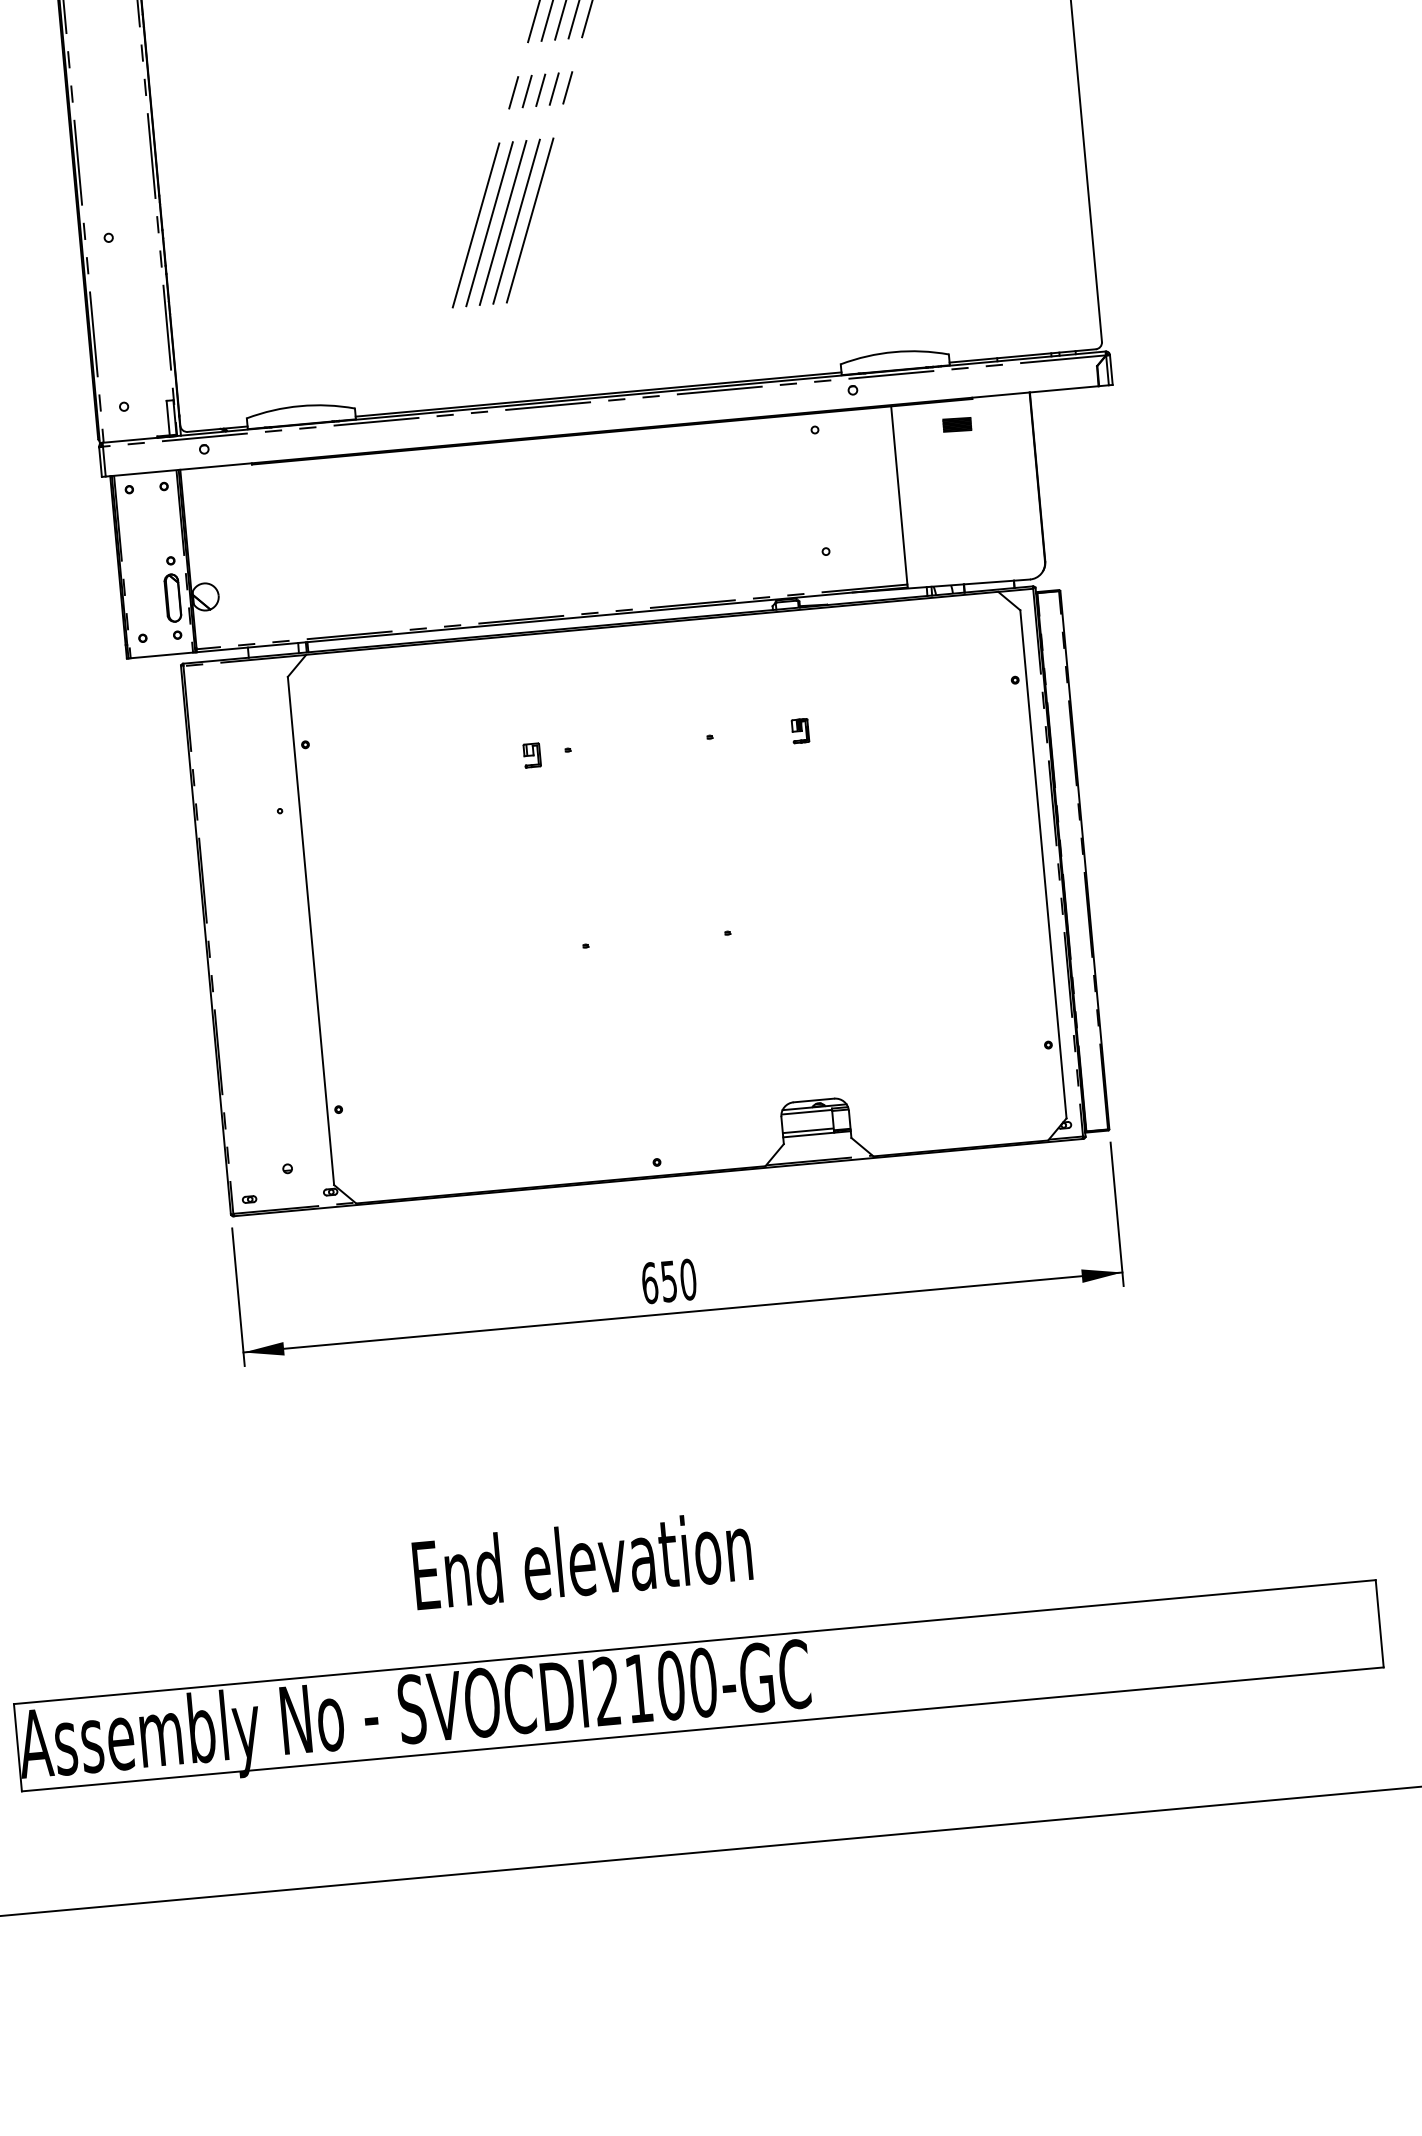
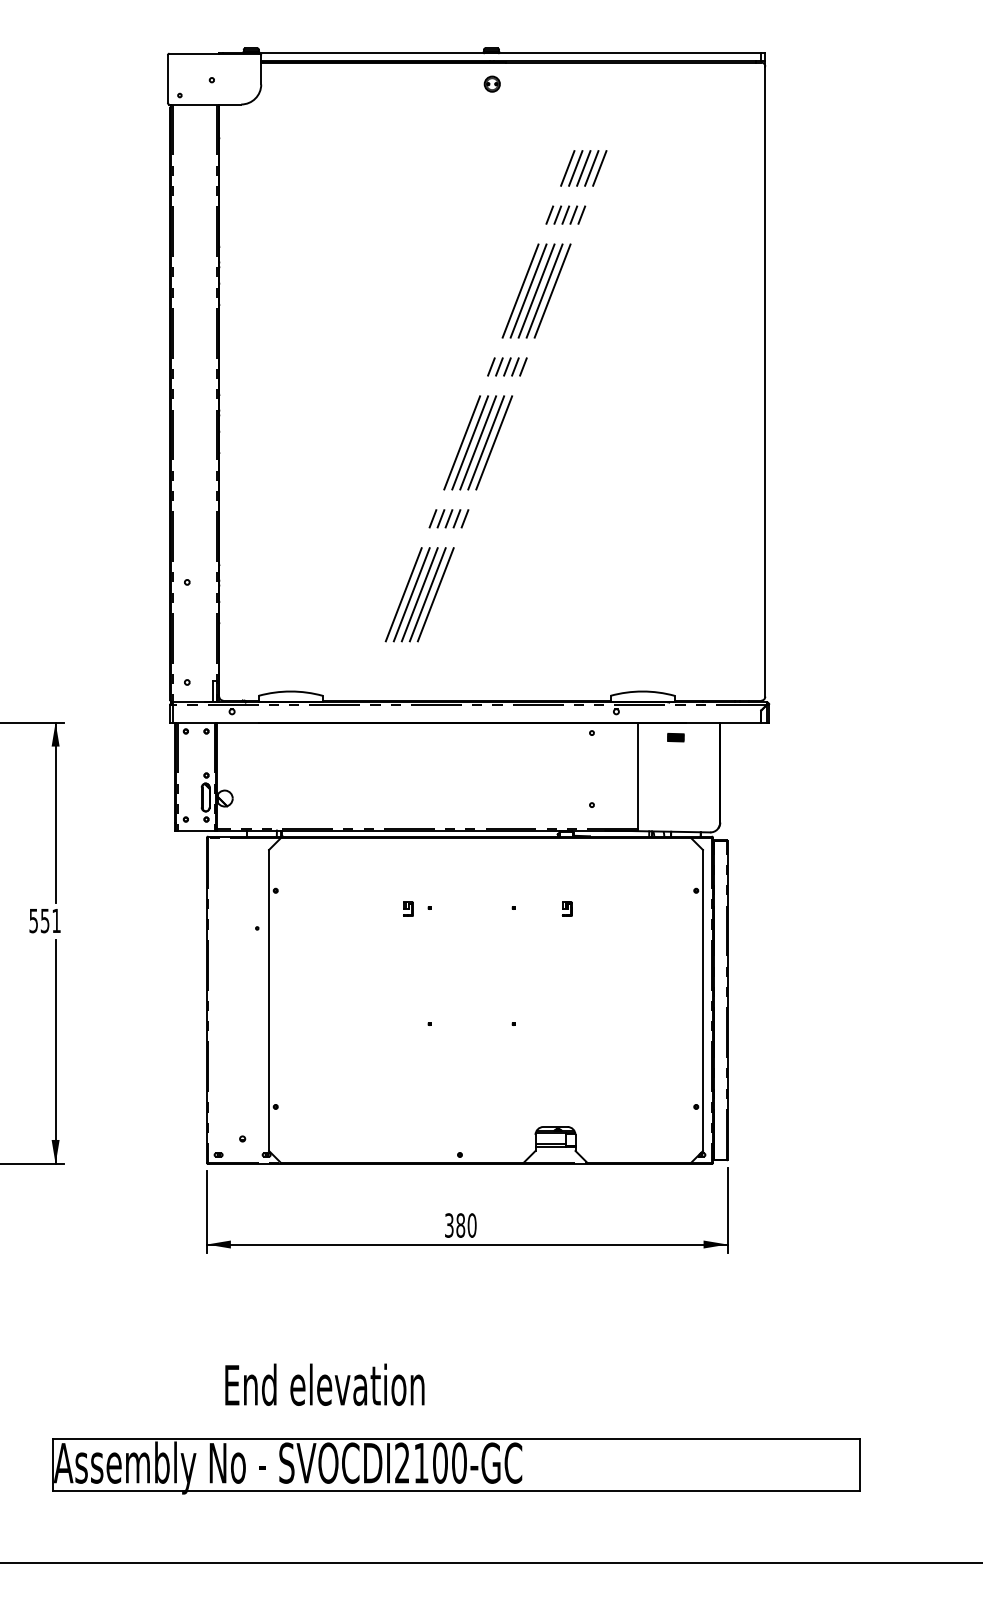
text: (660, 1282) -> (455, 1225), 650 -> 380
text: (581, 1559) -> (324, 1384), moved

